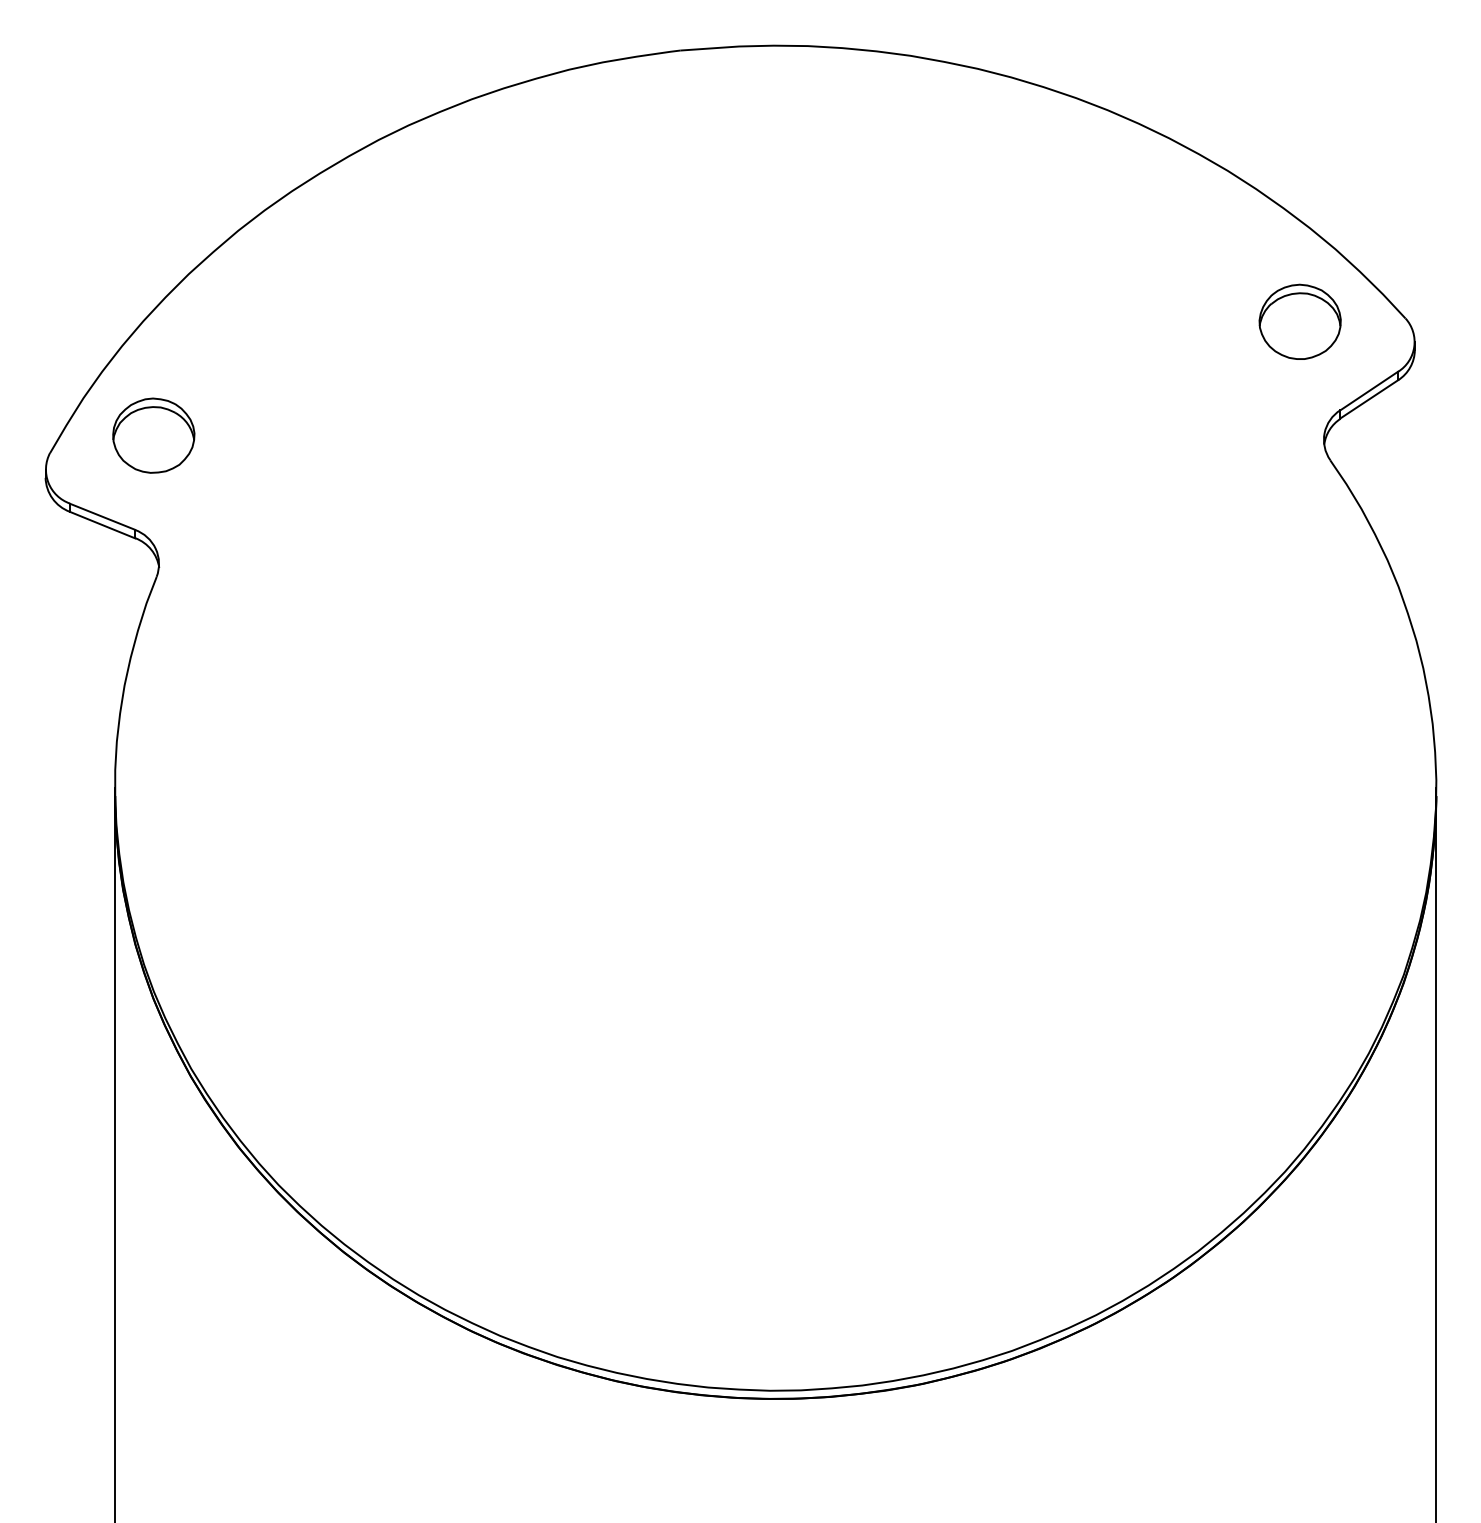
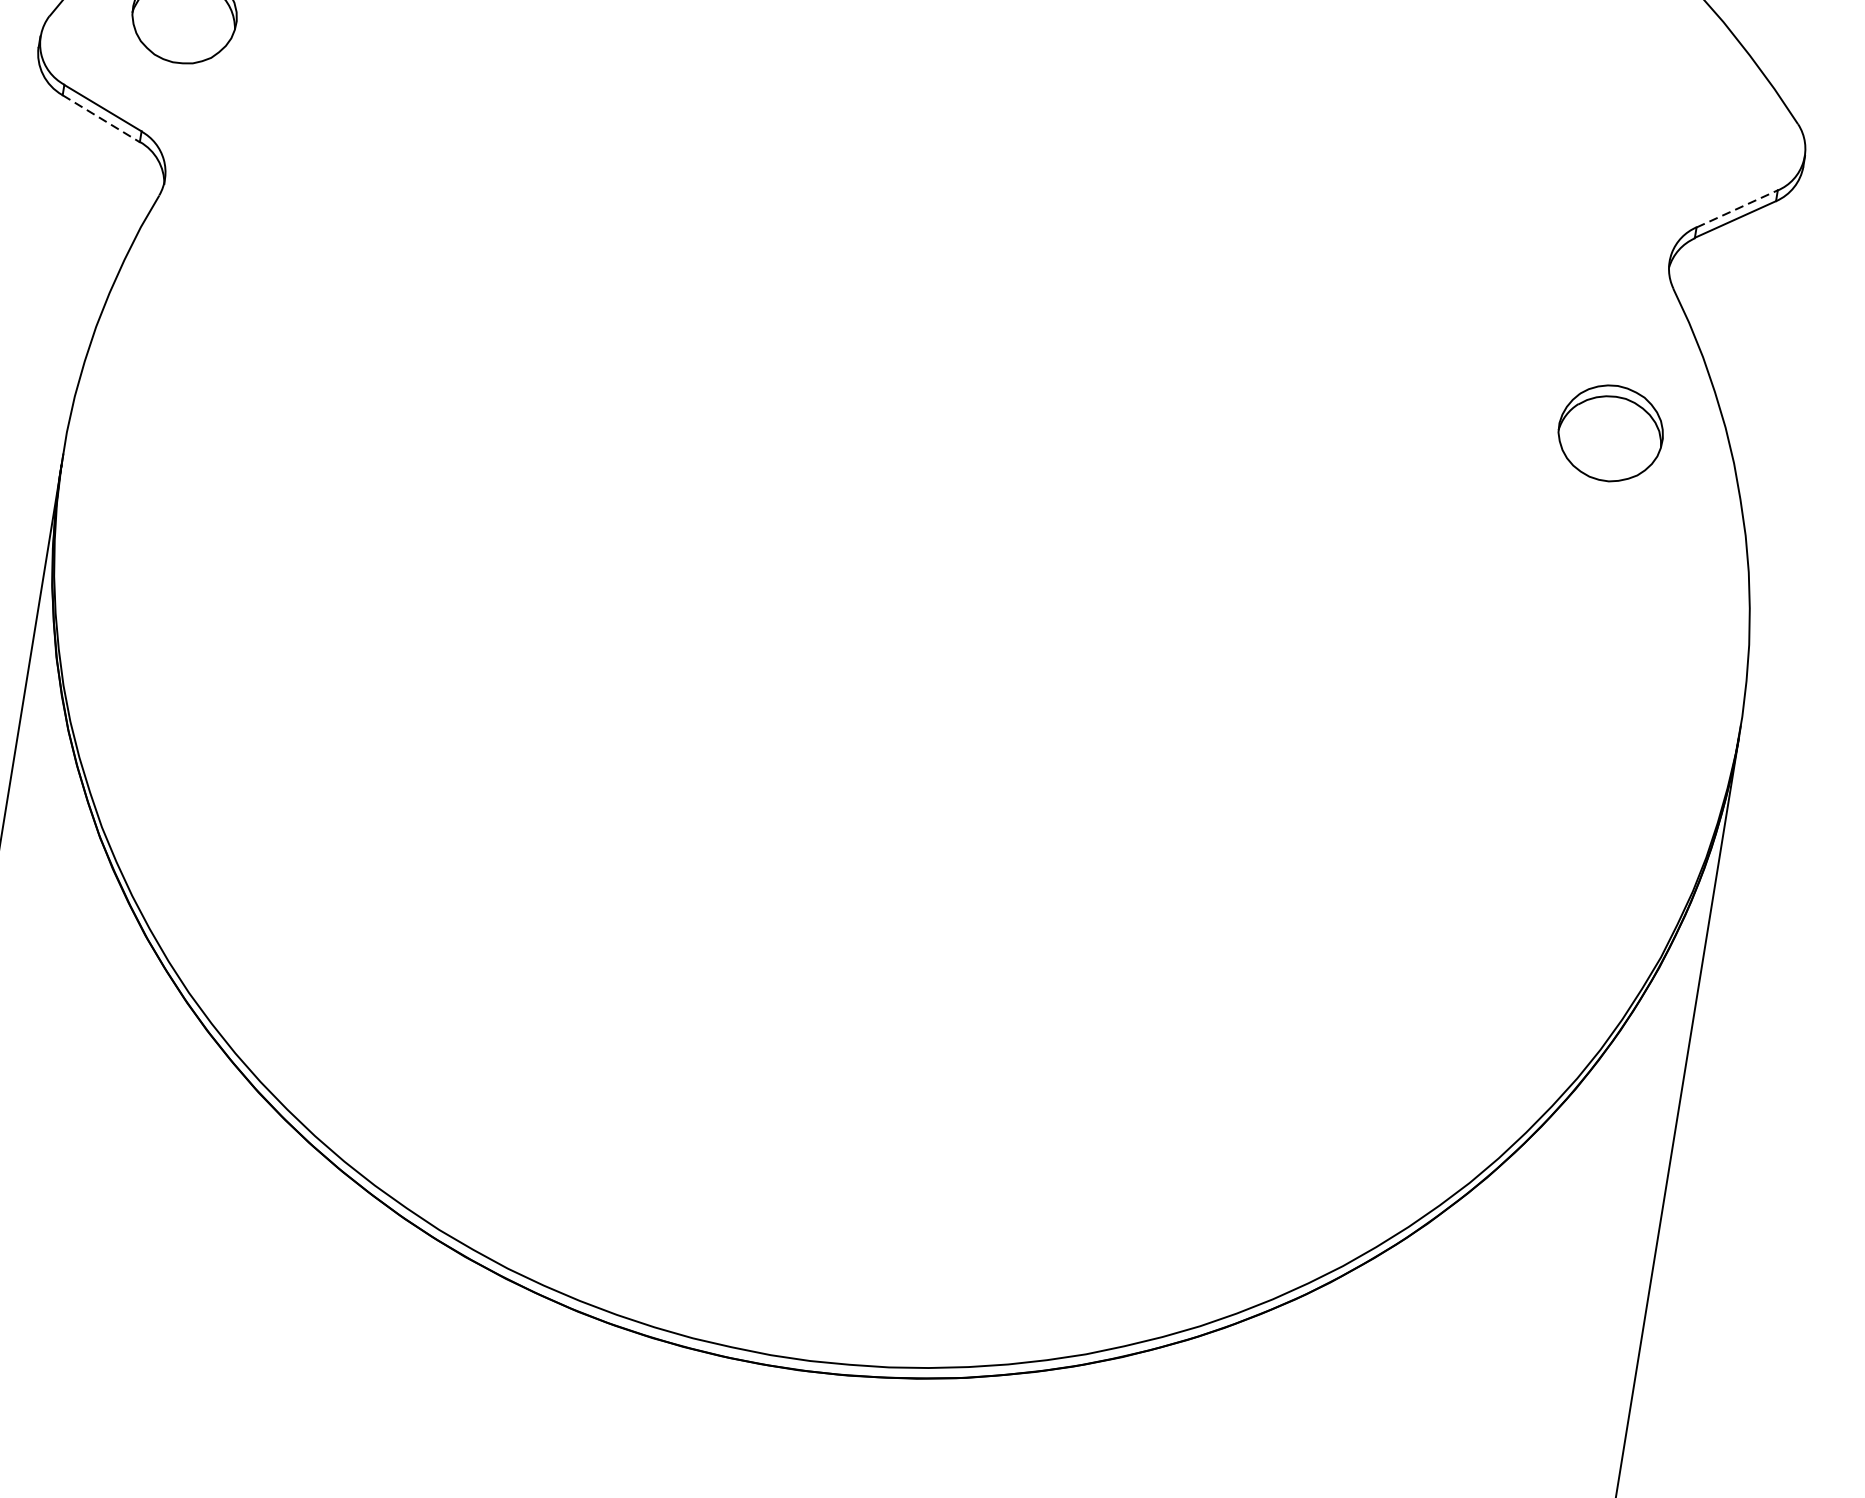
part: (1299, 321) -> (1610, 432), moved
line: (1369, 391) -> (1737, 209), solid -> dashed
line: (103, 525) -> (102, 119), solid -> dashed

